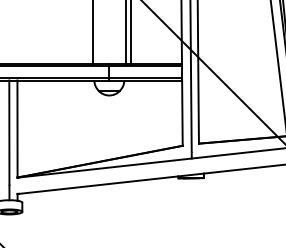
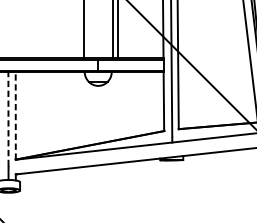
line: (17, 129) -> (15, 116), solid -> dashed
line: (9, 132) -> (8, 119), solid -> dashed

